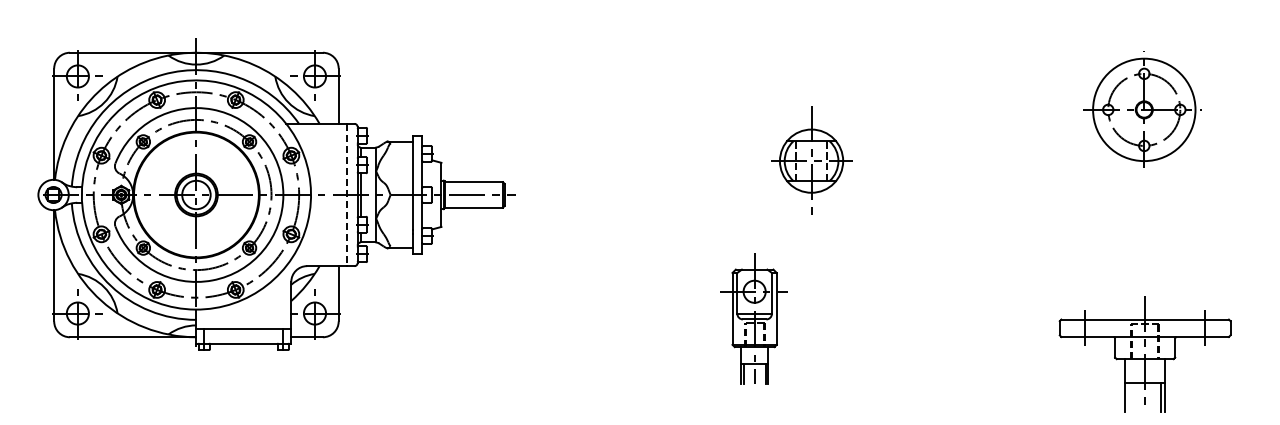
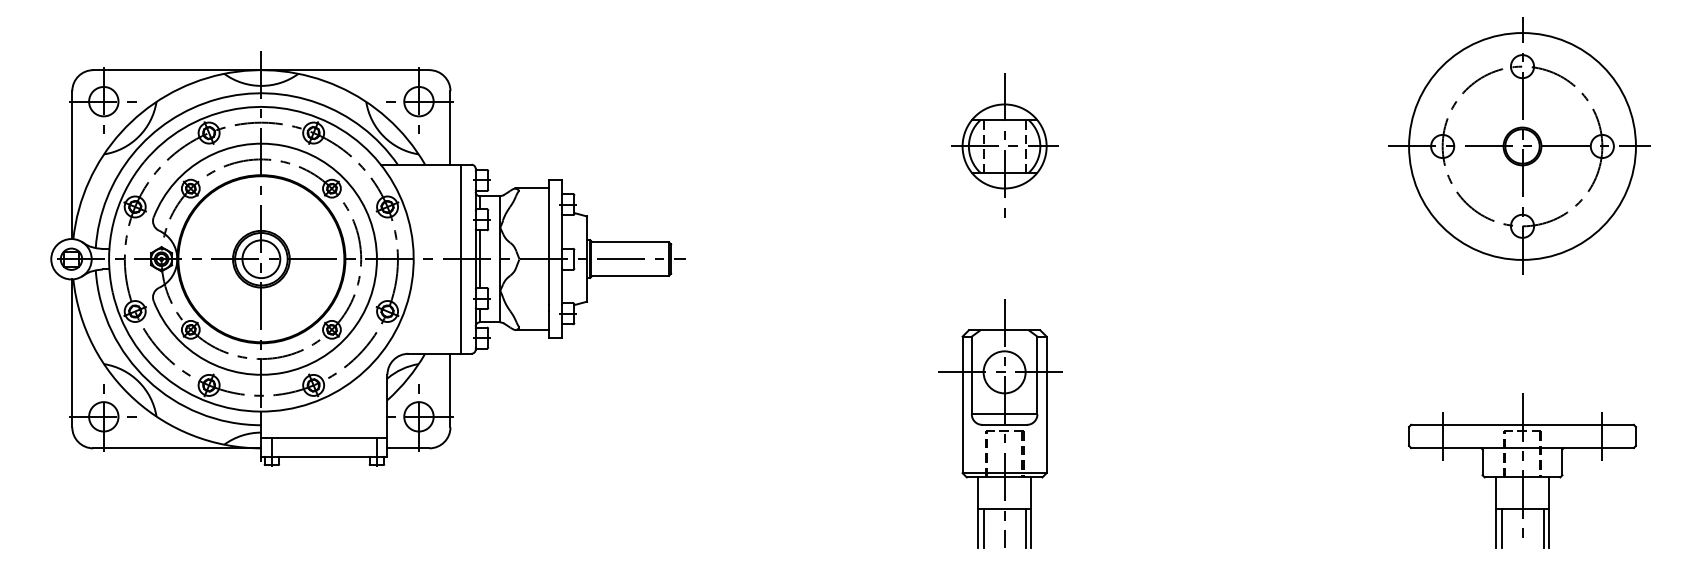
part: (1142, 109) -> (1518, 145), size x1.67
part: (811, 160) -> (1004, 145), moved
line: (346, 195) -> (460, 259), dashed -> solid
part: (752, 318) -> (1000, 423), size x1.43
line: (1129, 397) -> (1501, 528), added

